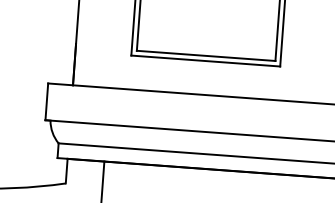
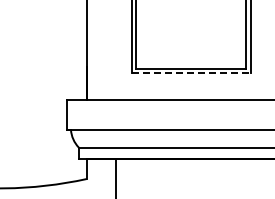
line: (206, 61) -> (191, 73), solid -> dashed

